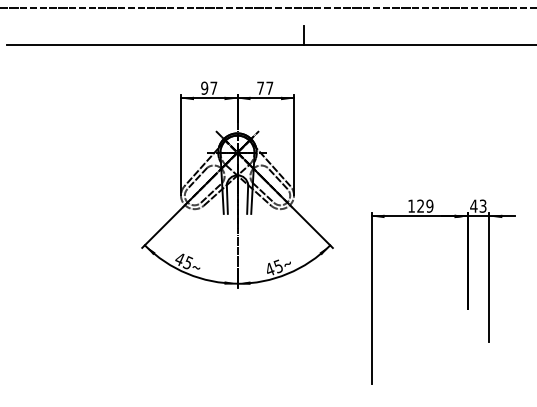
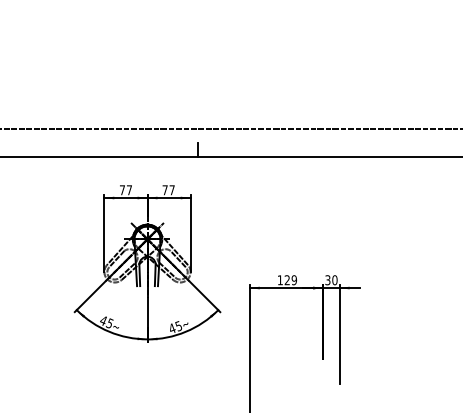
text: (204, 88) -> (122, 190), 97 -> 77
text: (478, 206) -> (331, 280), 43 -> 30

